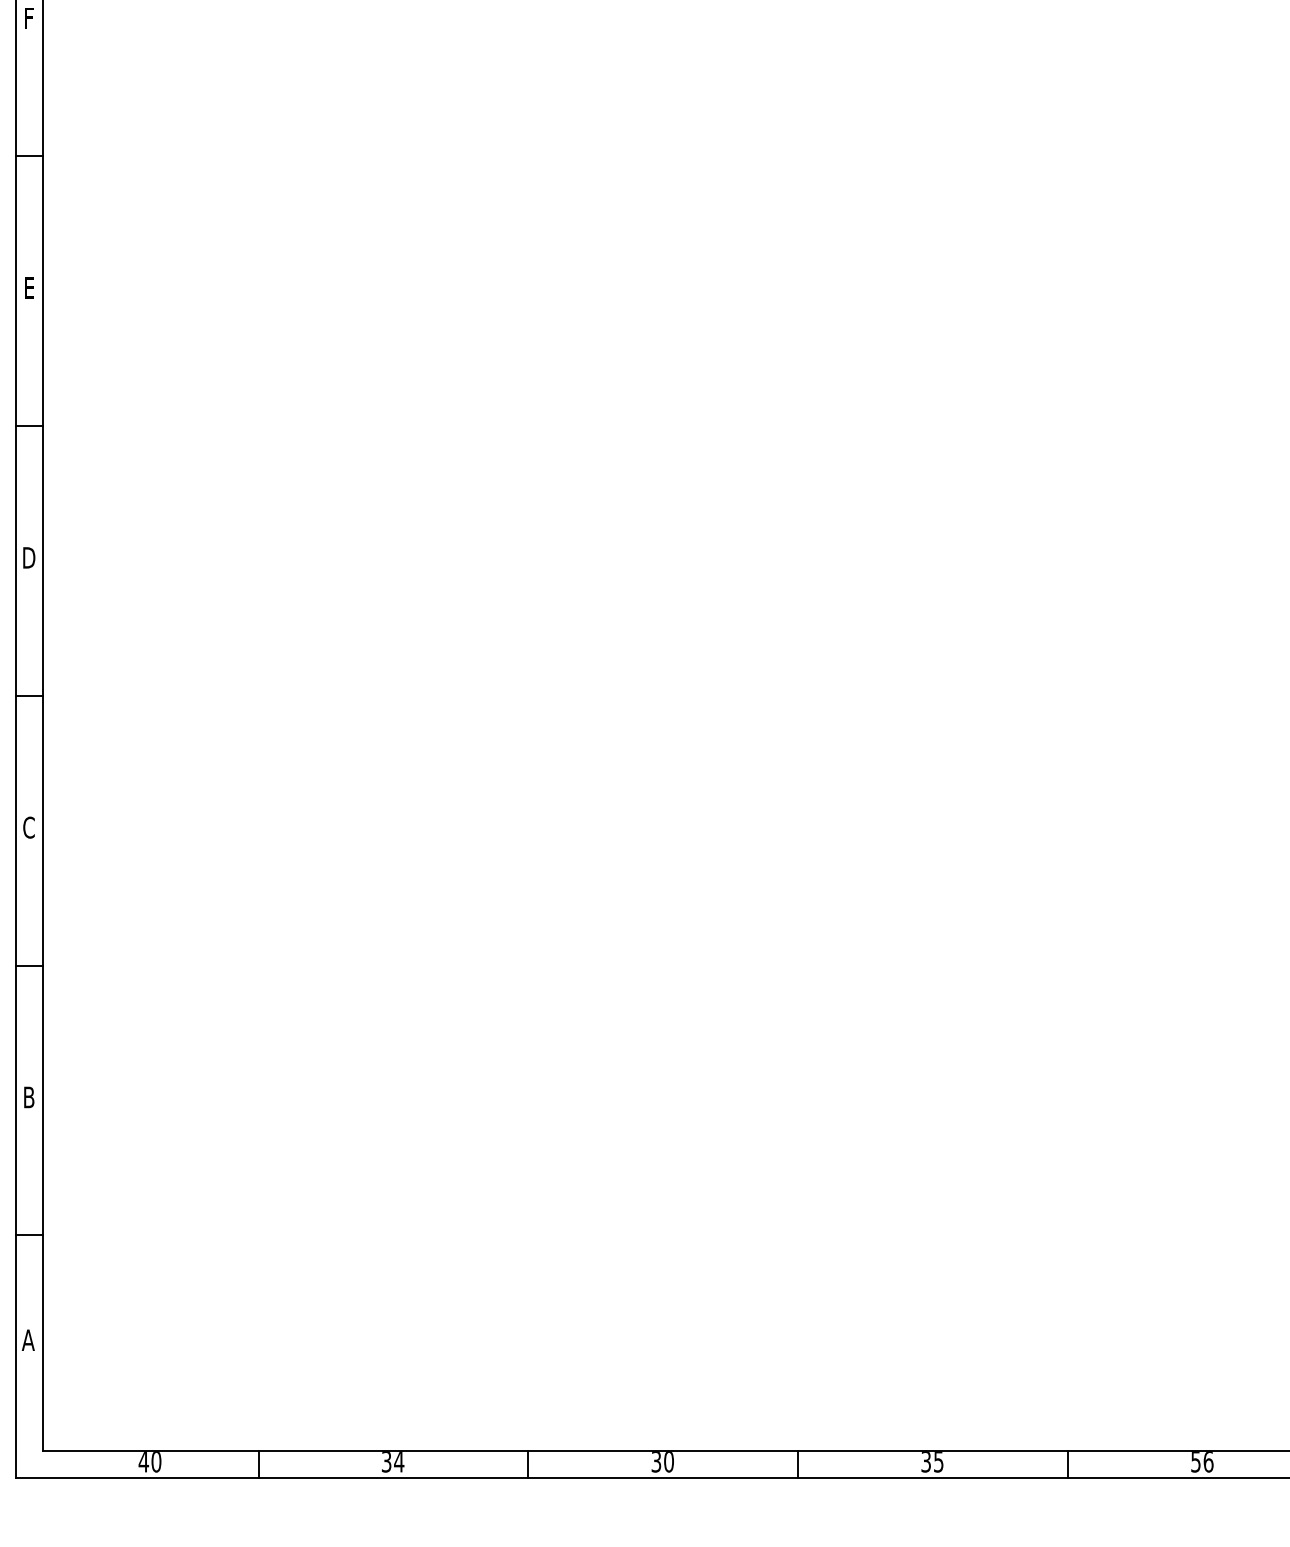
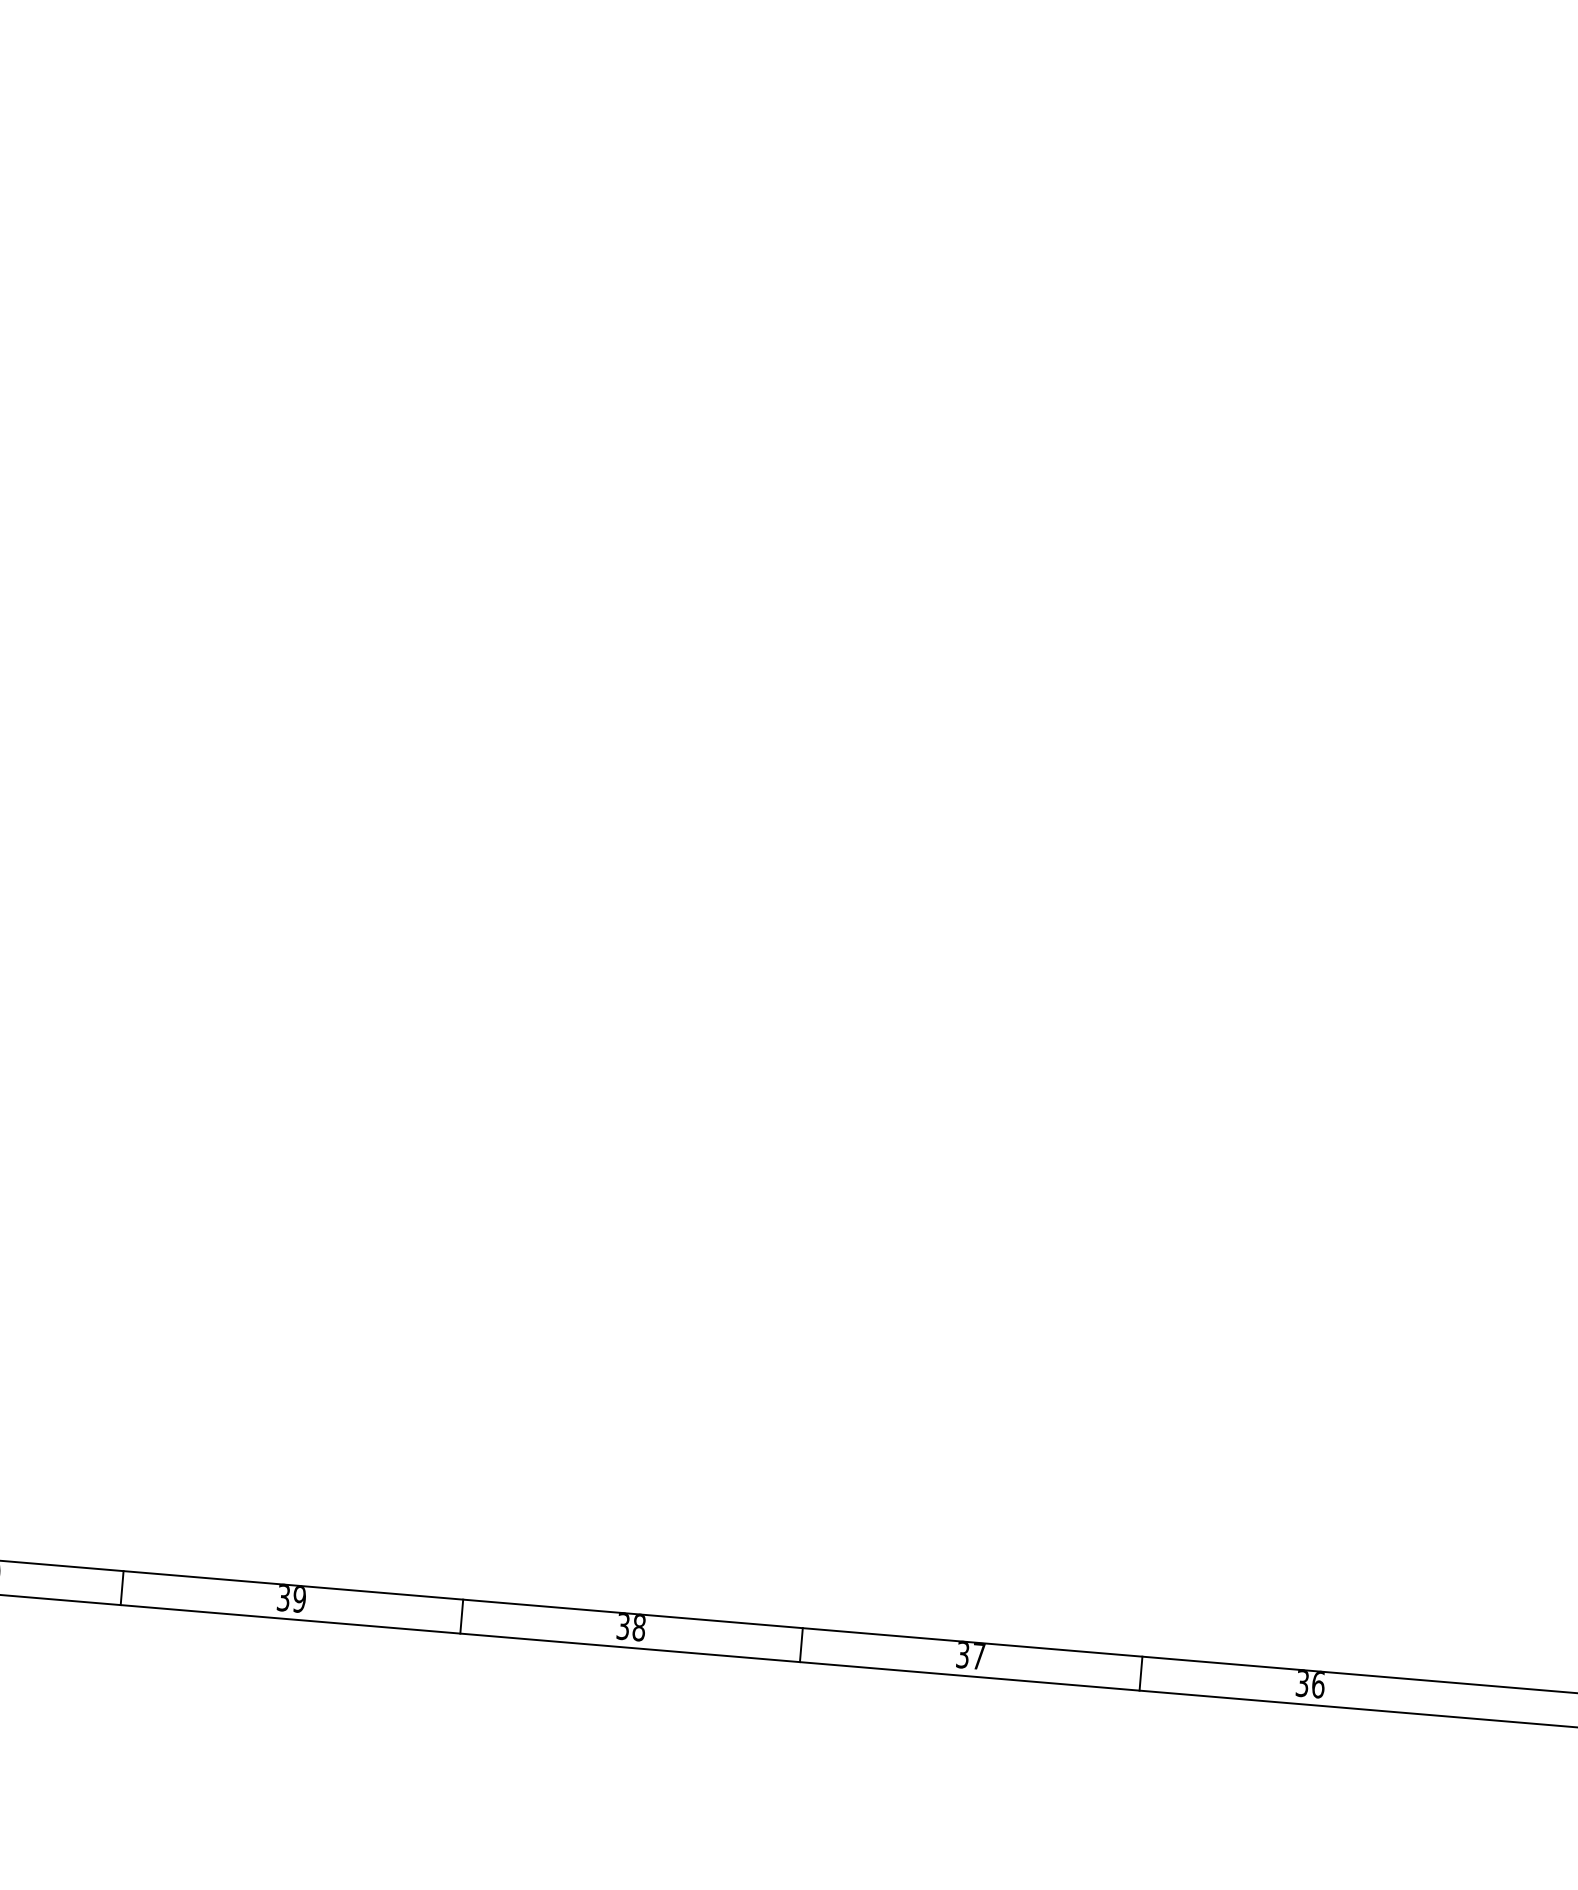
text: (1195, 1461) -> (1302, 1683), 56 -> 36
text: (399, 1462) -> (299, 1600), 34 -> 39
text: (668, 1462) -> (638, 1628), 30 -> 38
text: (938, 1462) -> (978, 1657), 35 -> 37

